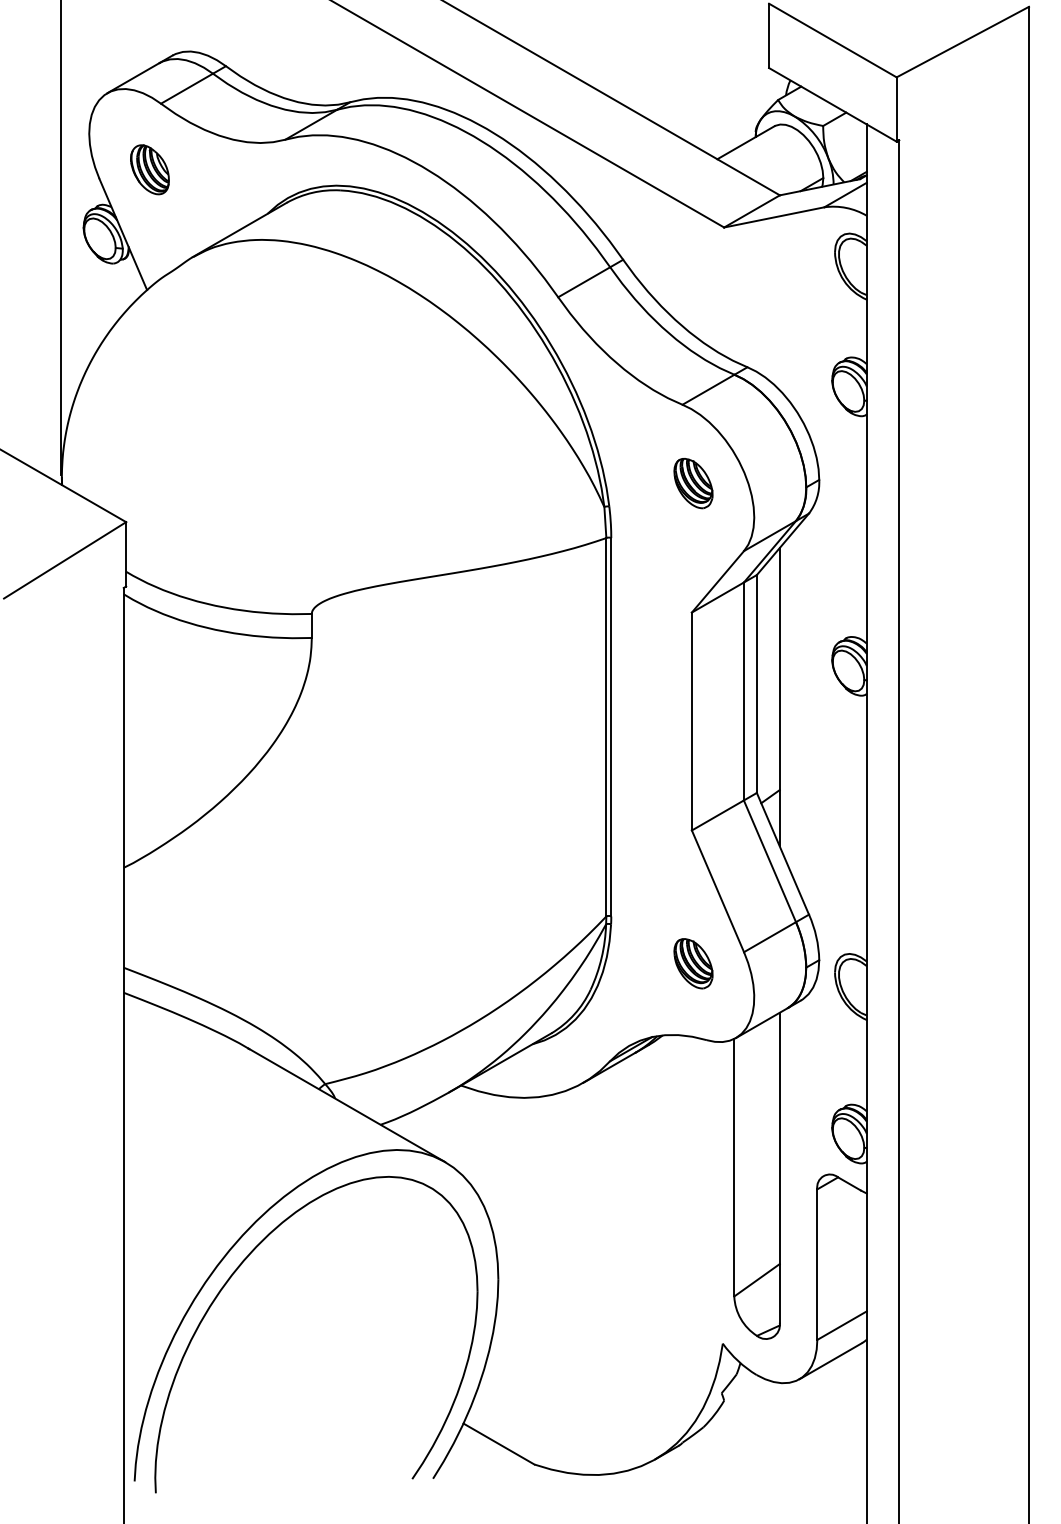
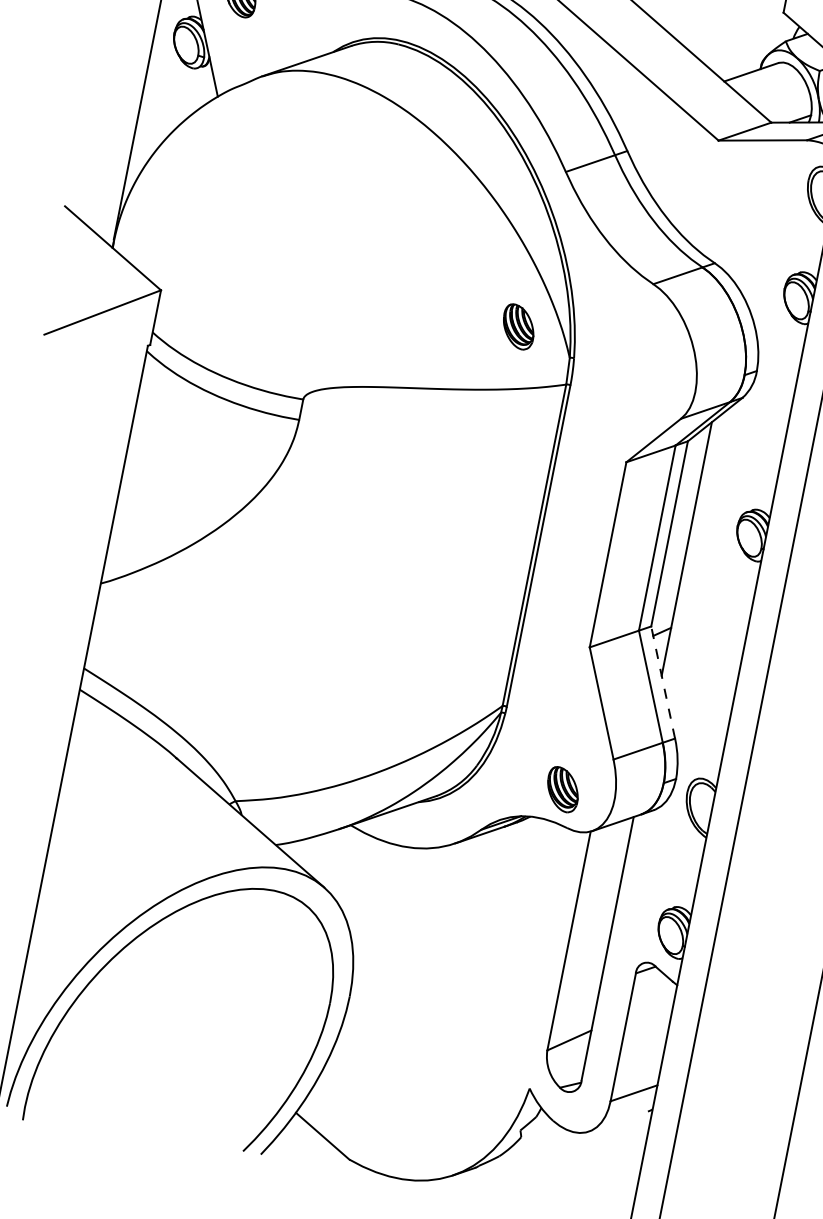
part: (693, 483) -> (518, 327), moved
line: (782, 853) -> (662, 682), solid -> dashed
part: (693, 963) -> (563, 789), moved
line: (830, 1361) -> (618, 1121), removed

